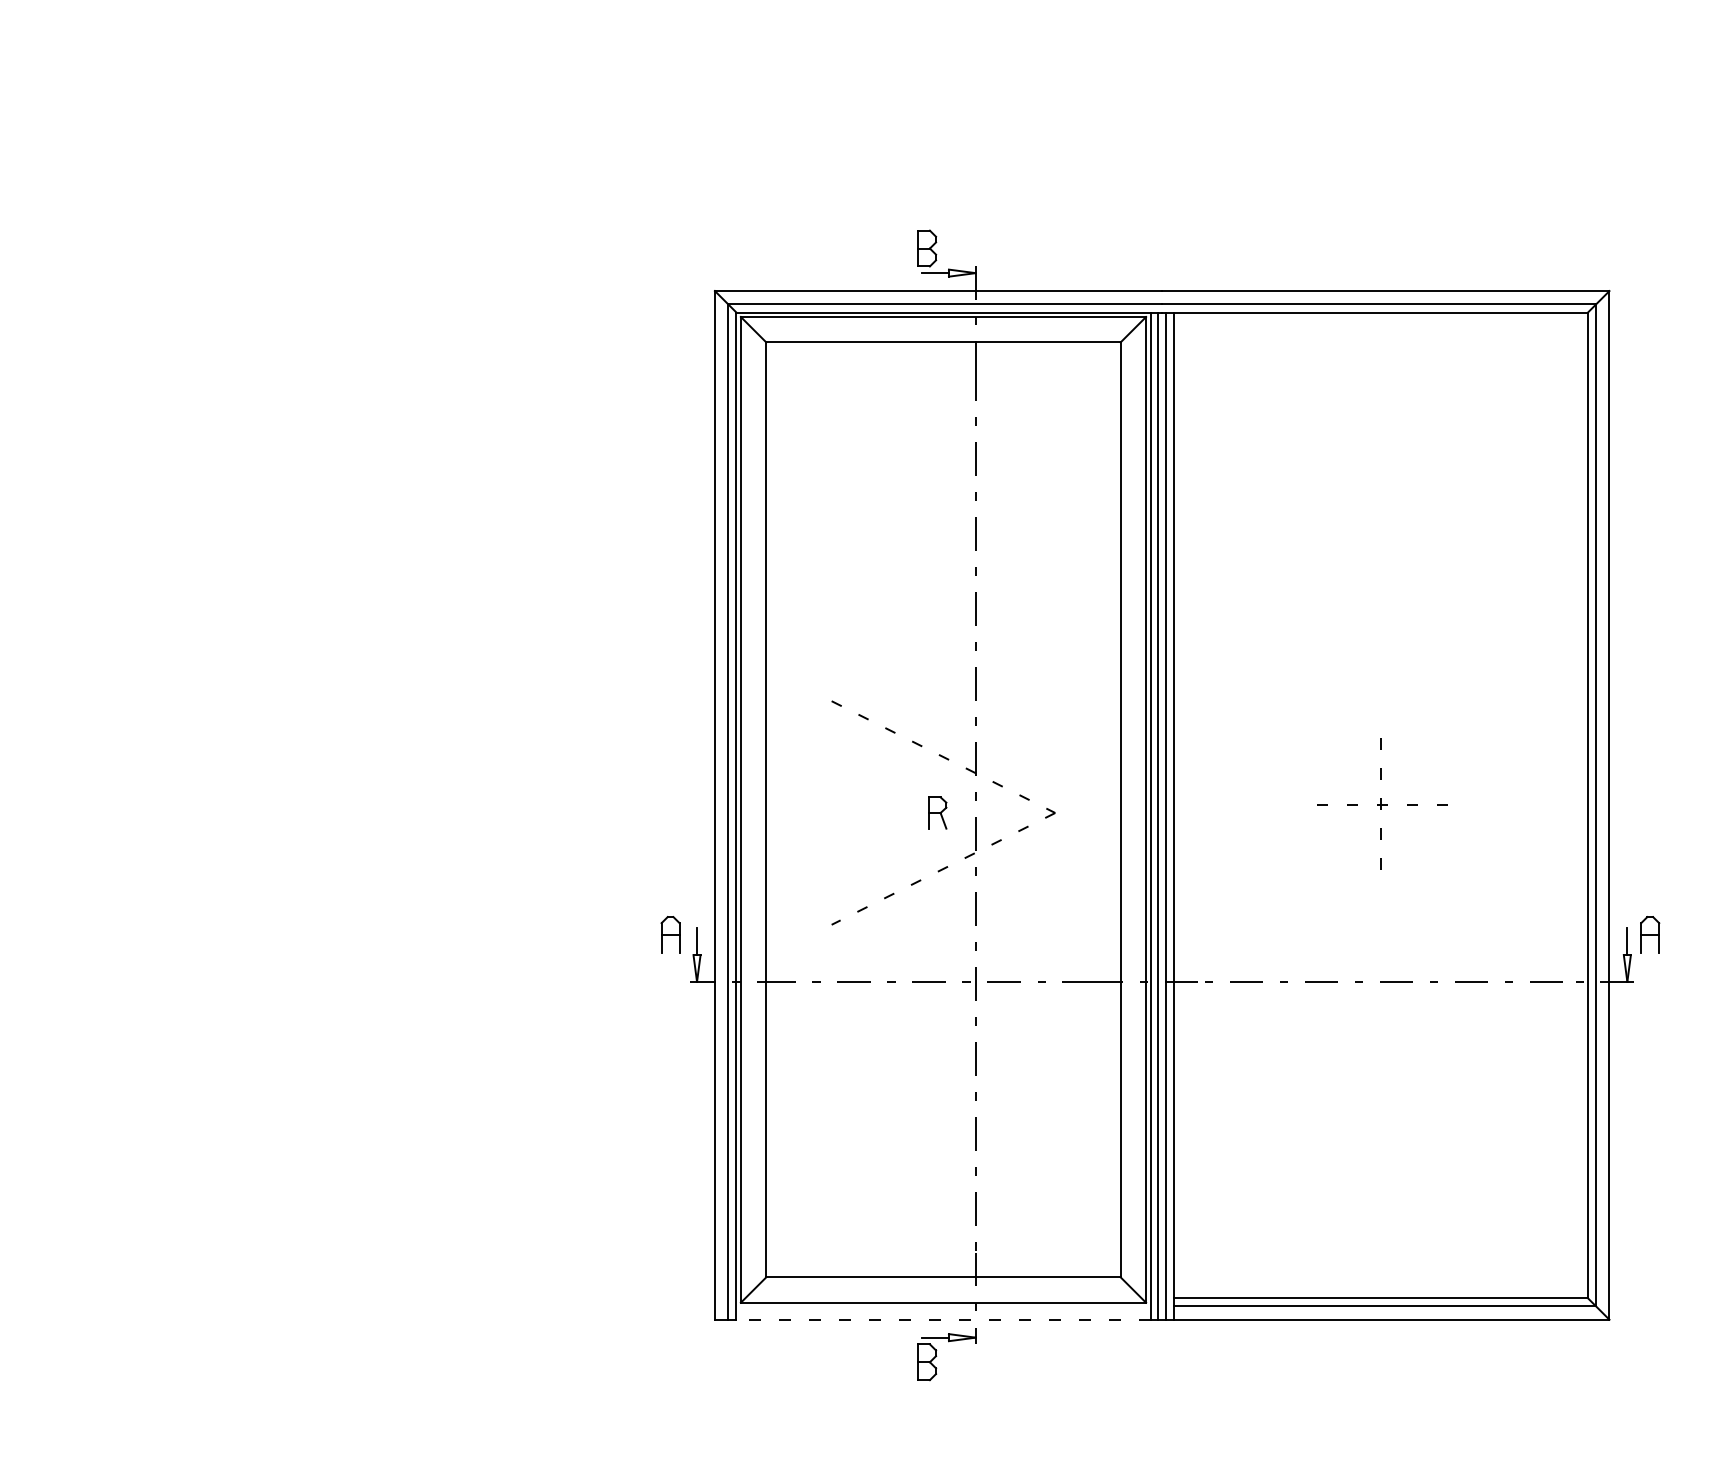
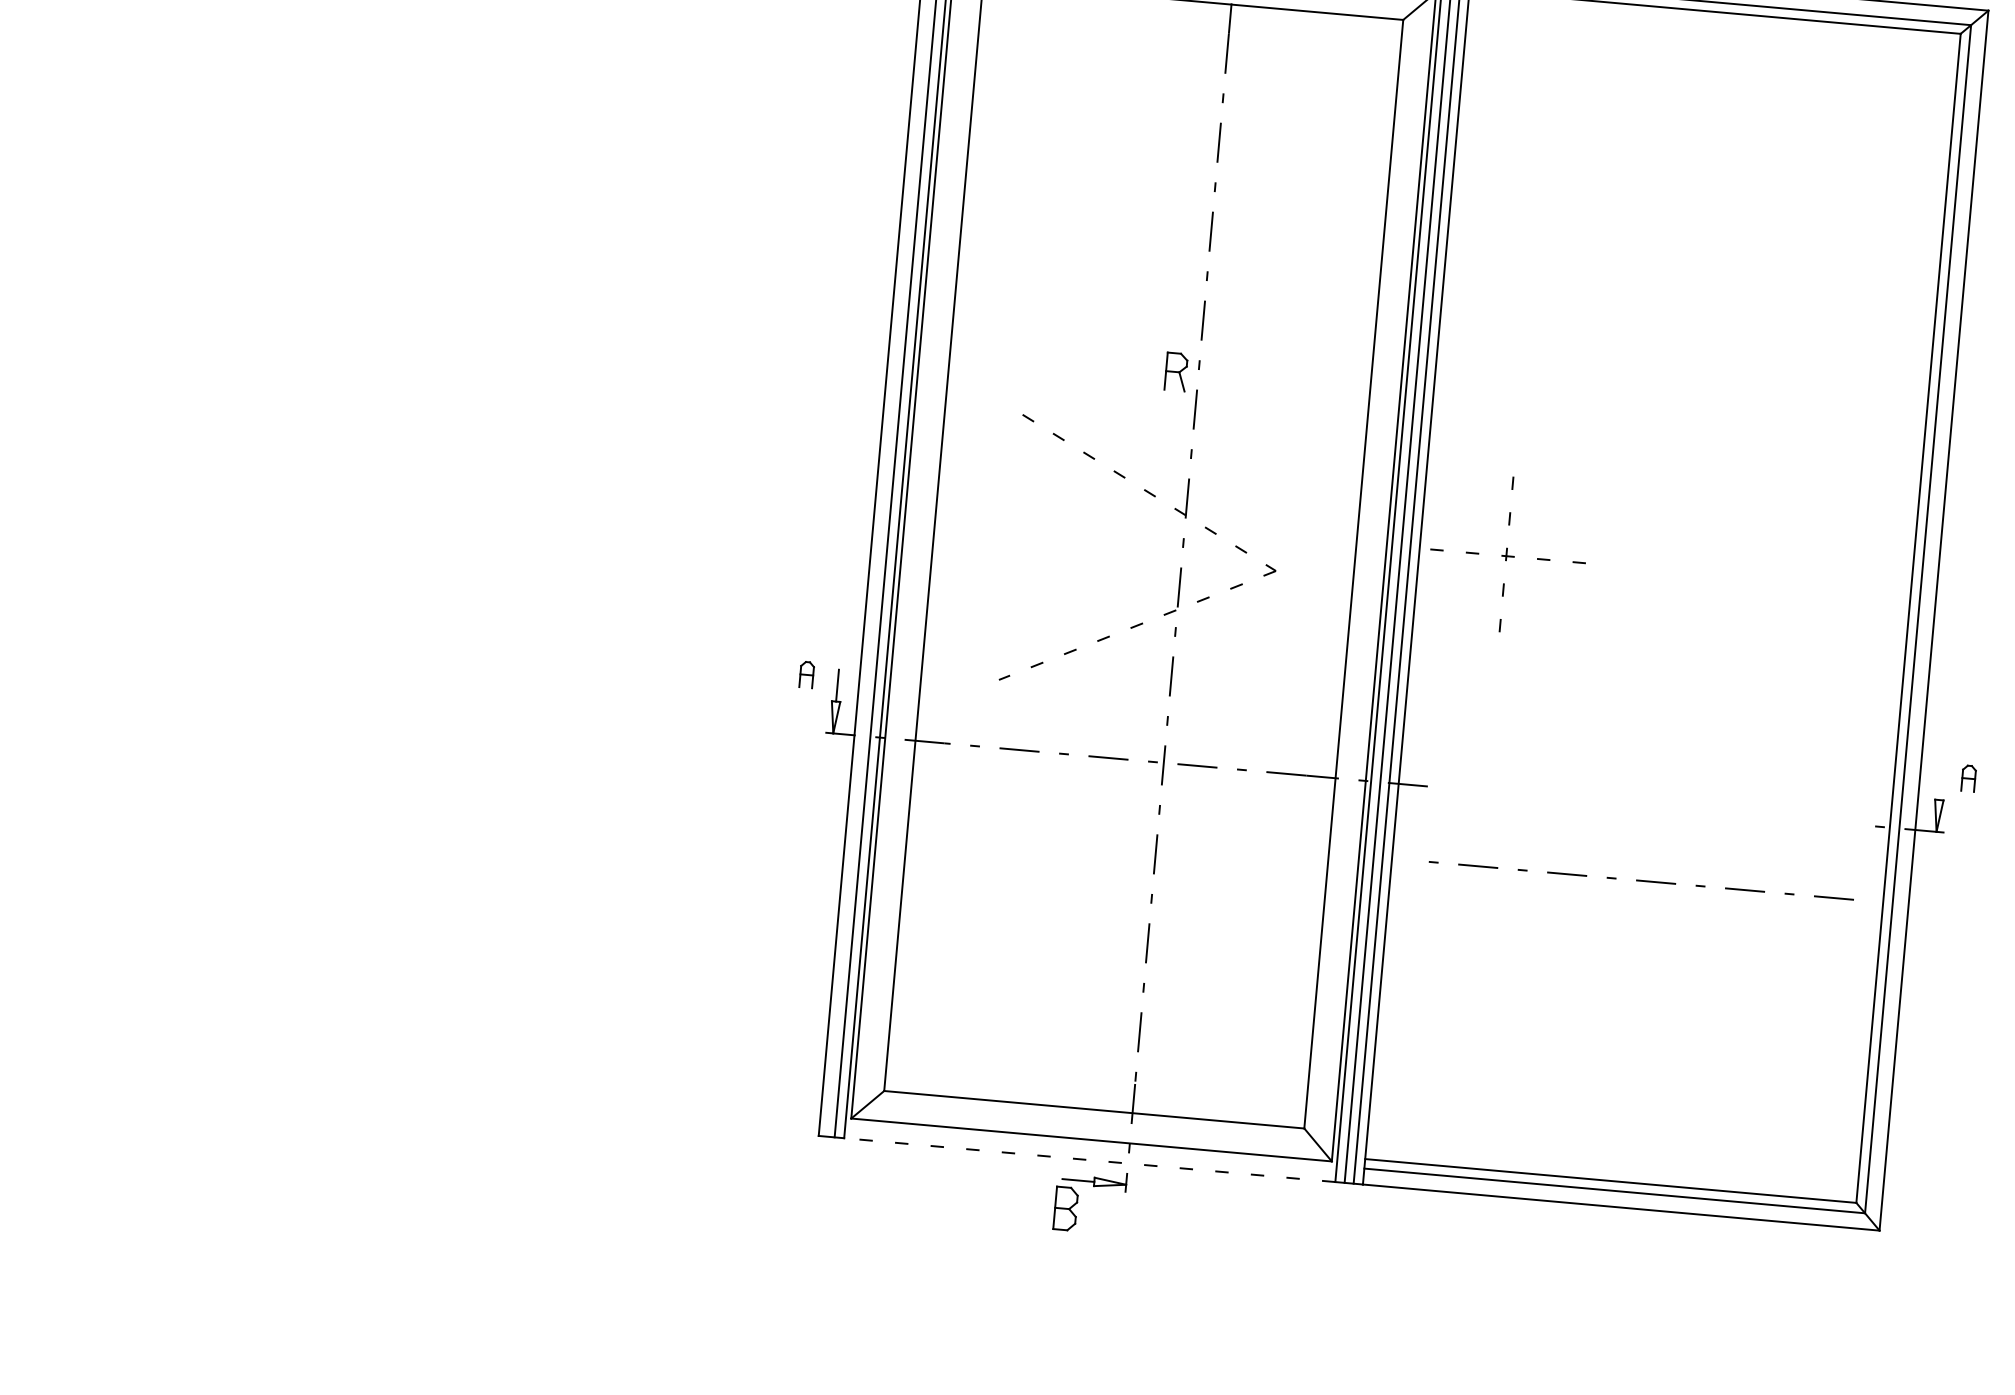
part: (1382, 803) -> (1508, 554), moved
part: (937, 812) -> (1175, 371), moved
part: (670, 934) -> (806, 674), size x0.6
part: (1650, 934) -> (1968, 778), size x0.6
line: (1627, 941) -> (1940, 783), removed
line: (1383, 981) -> (1640, 880), moved

